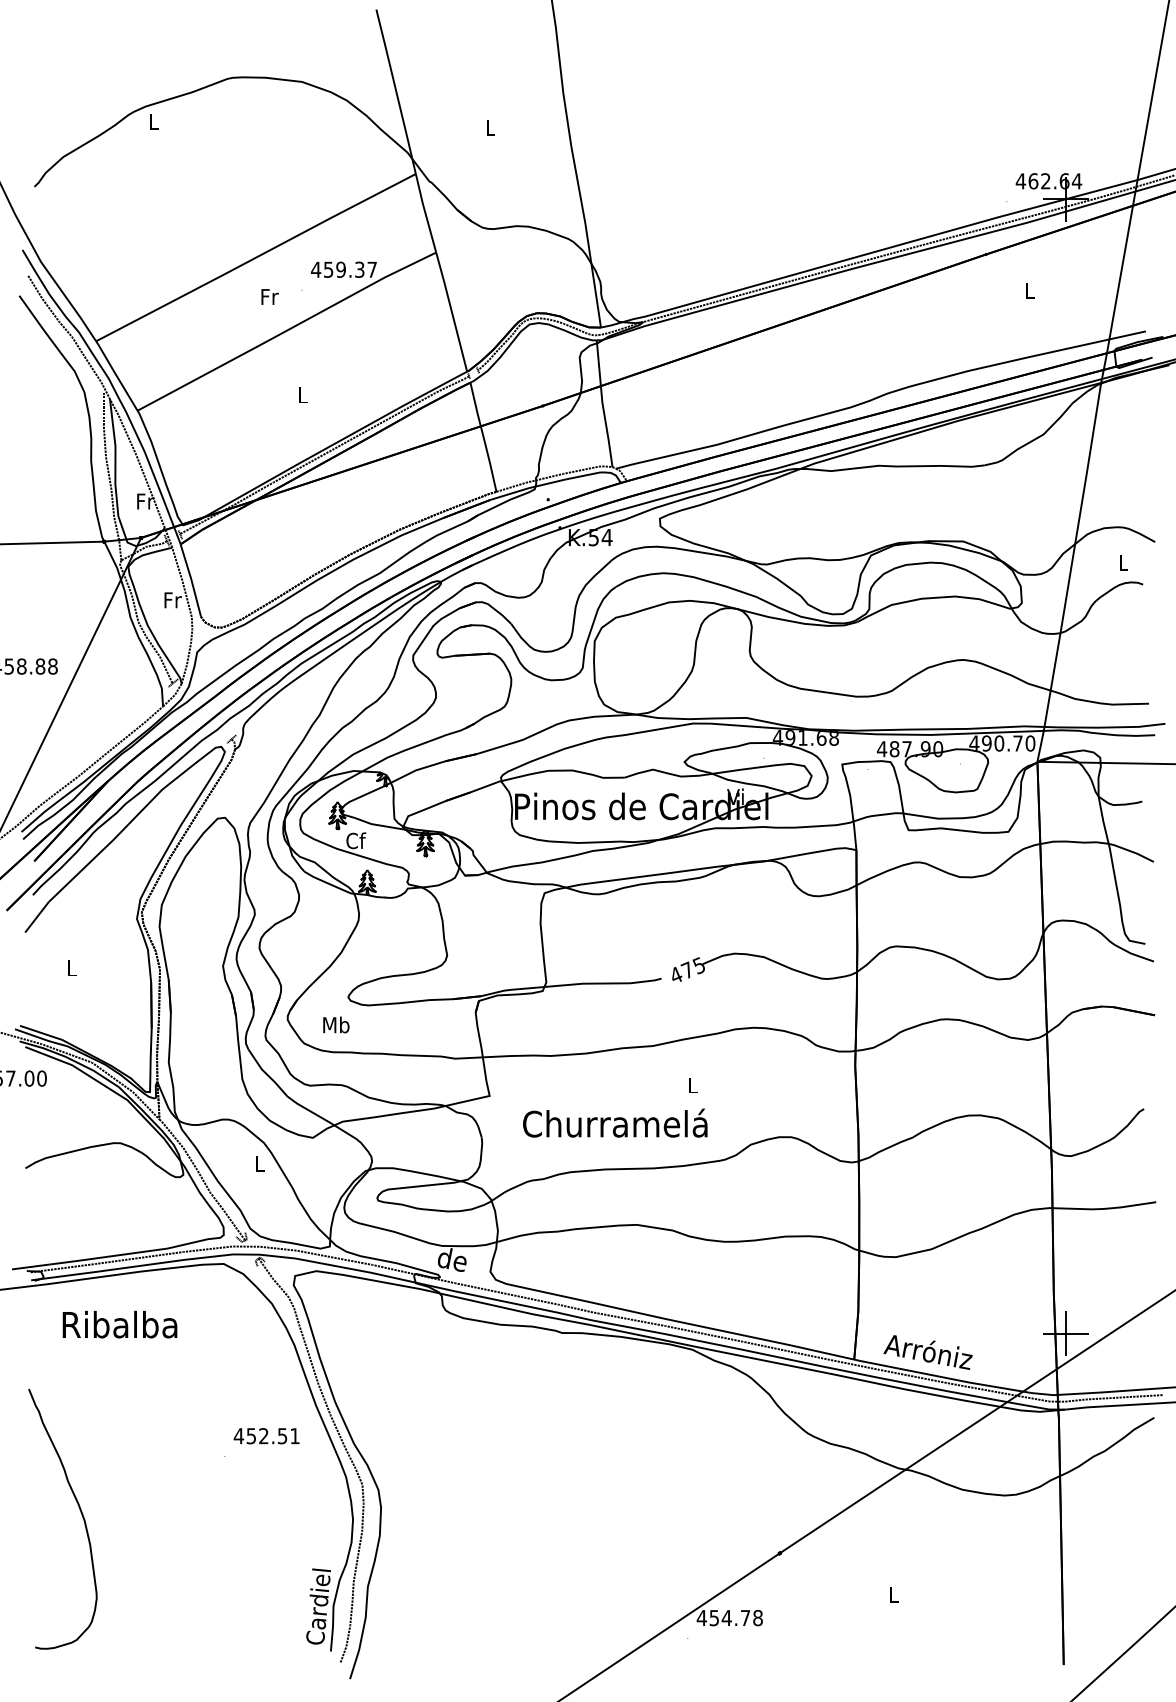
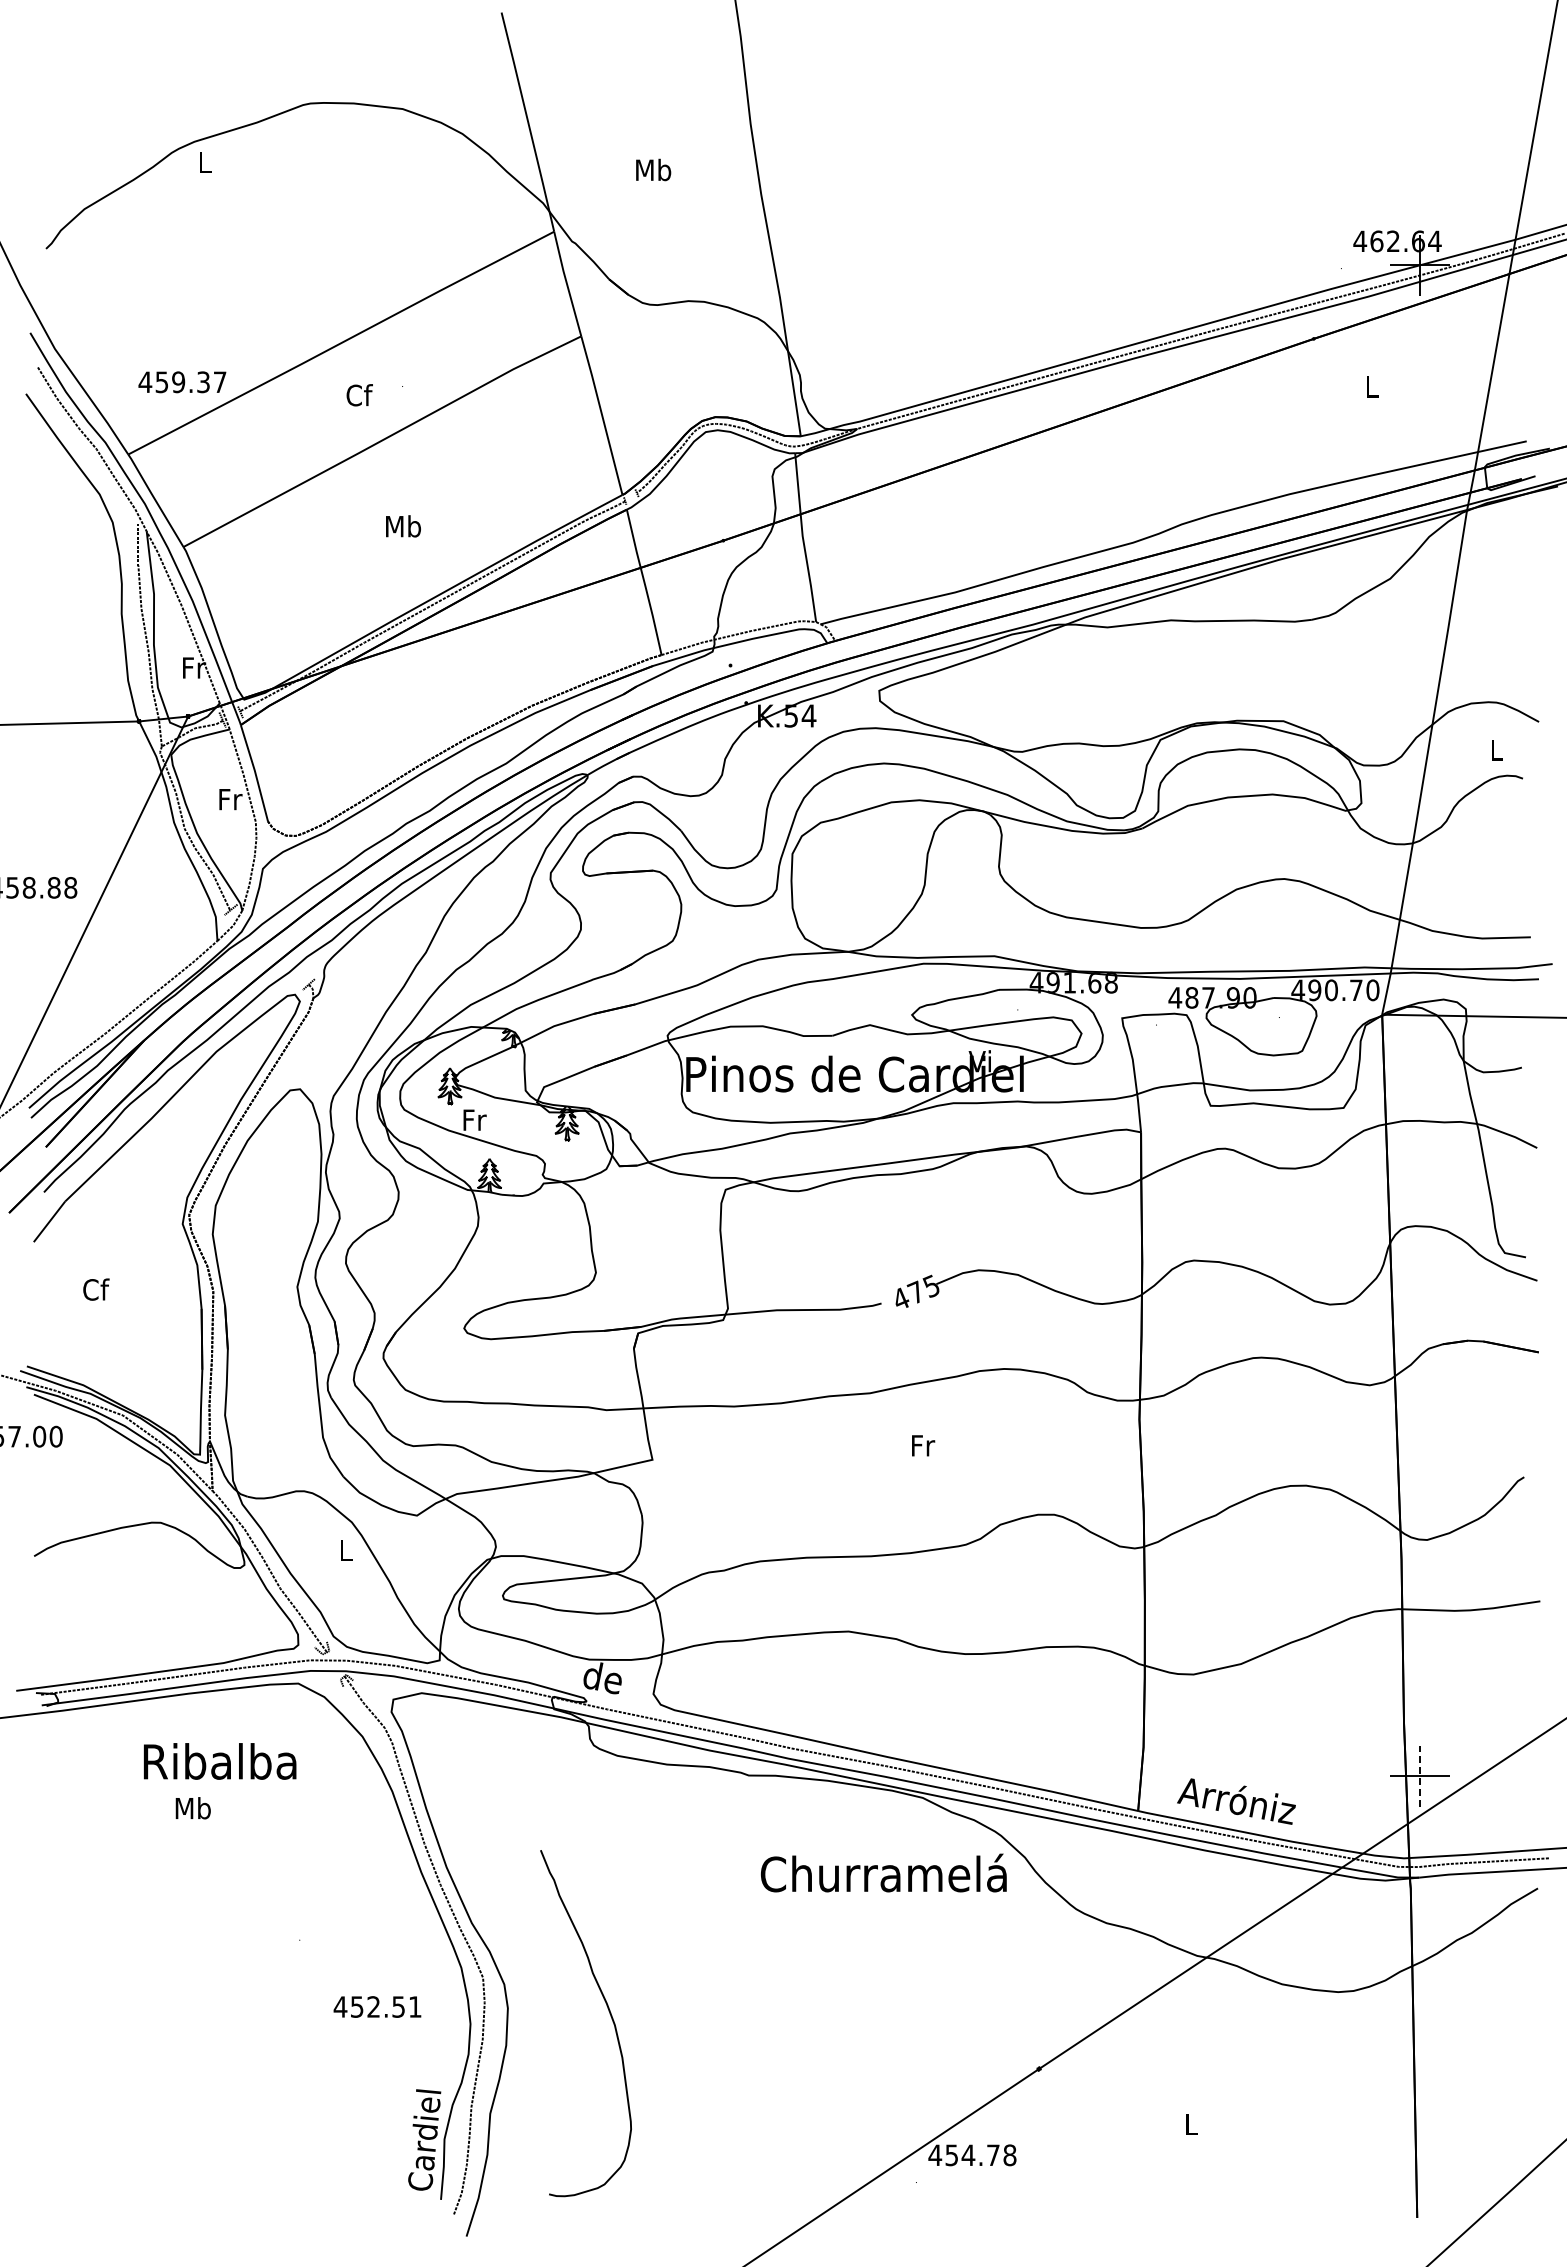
text: (490, 127) -> (653, 169), L -> Mb
text: (344, 269) -> (182, 382), moved
text: (269, 296) -> (359, 395), Fr -> Cf
text: (302, 395) -> (403, 526), L -> Mb
text: (356, 840) -> (474, 1119), Cf -> Fr
text: (72, 968) -> (96, 1289), L -> Cf
text: (335, 1025) -> (192, 1808), moved
text: (693, 1085) -> (923, 1445), L -> Fr
text: (615, 1122) -> (883, 1872), moved
text: (120, 1324) -> (220, 1761), moved
line: (1065, 1332) -> (1419, 1775), solid -> dashed
text: (266, 1435) -> (377, 2006), moved
curve: (80, 1512) -> (609, 2014), moved

